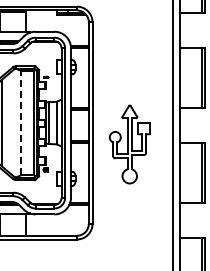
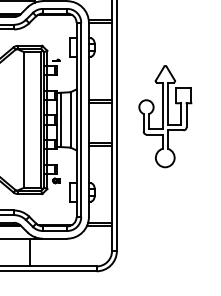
line: (21, 122) -> (24, 119), dashed -> solid
part: (129, 144) -> (164, 116), moved

